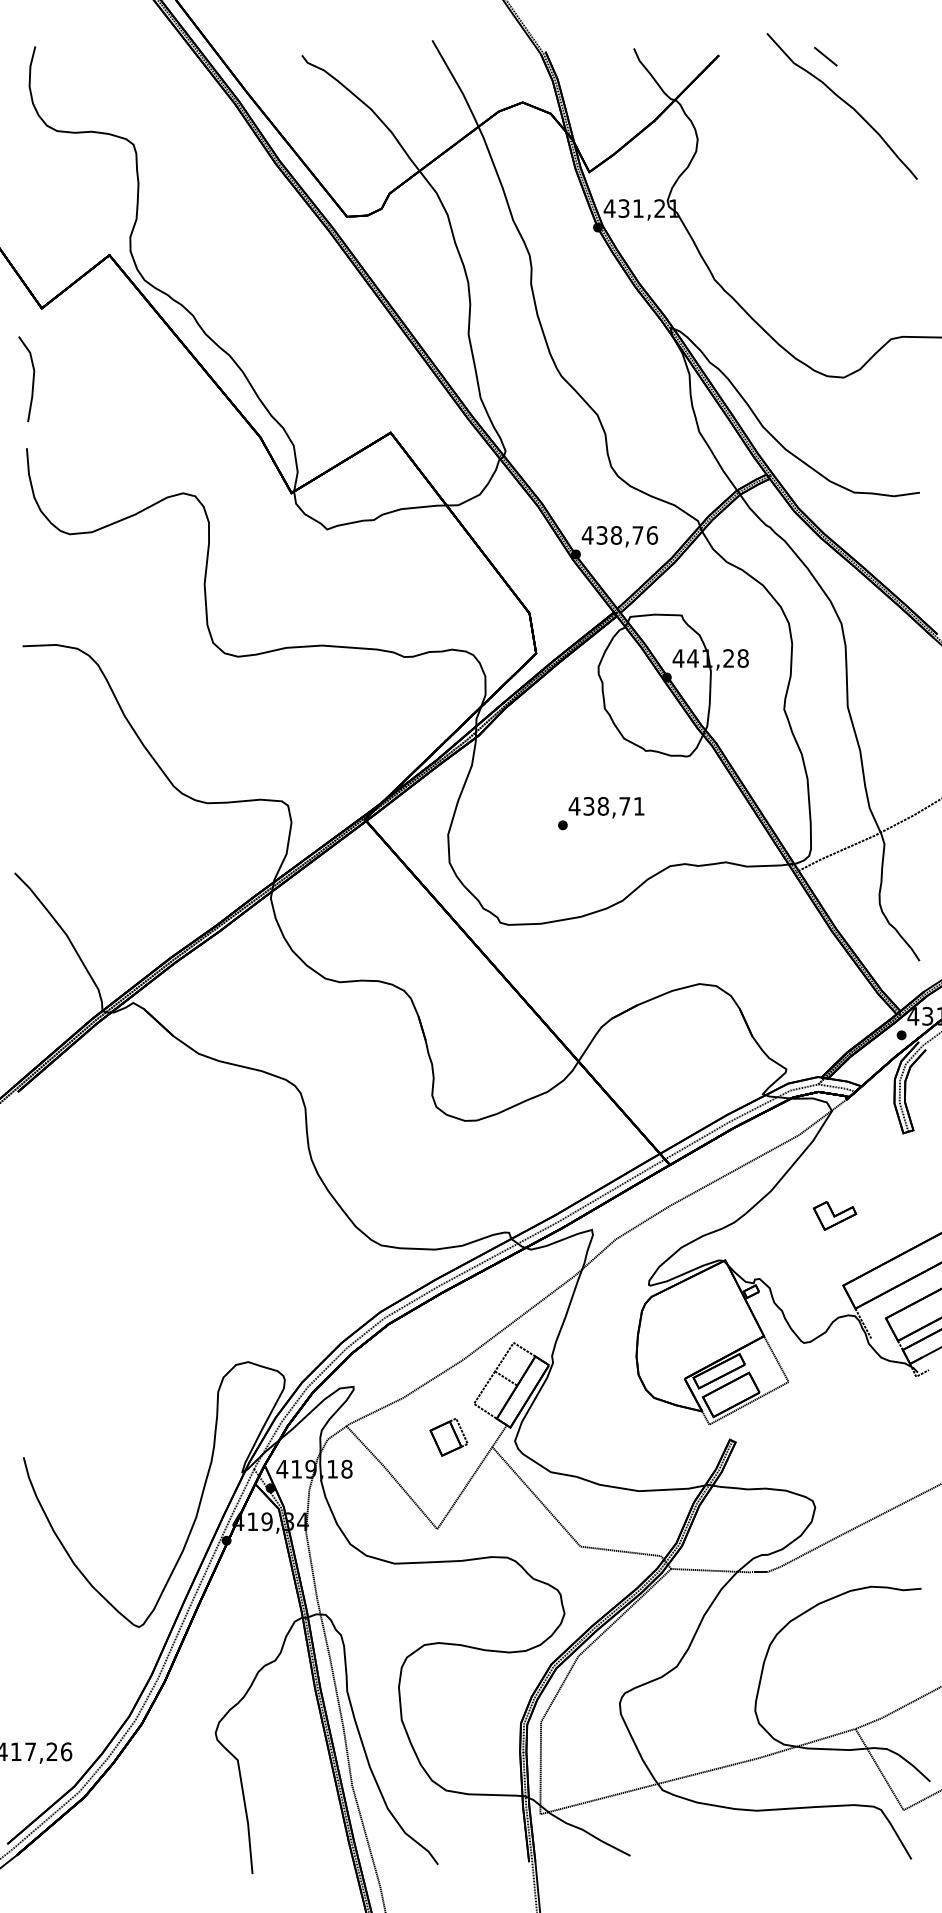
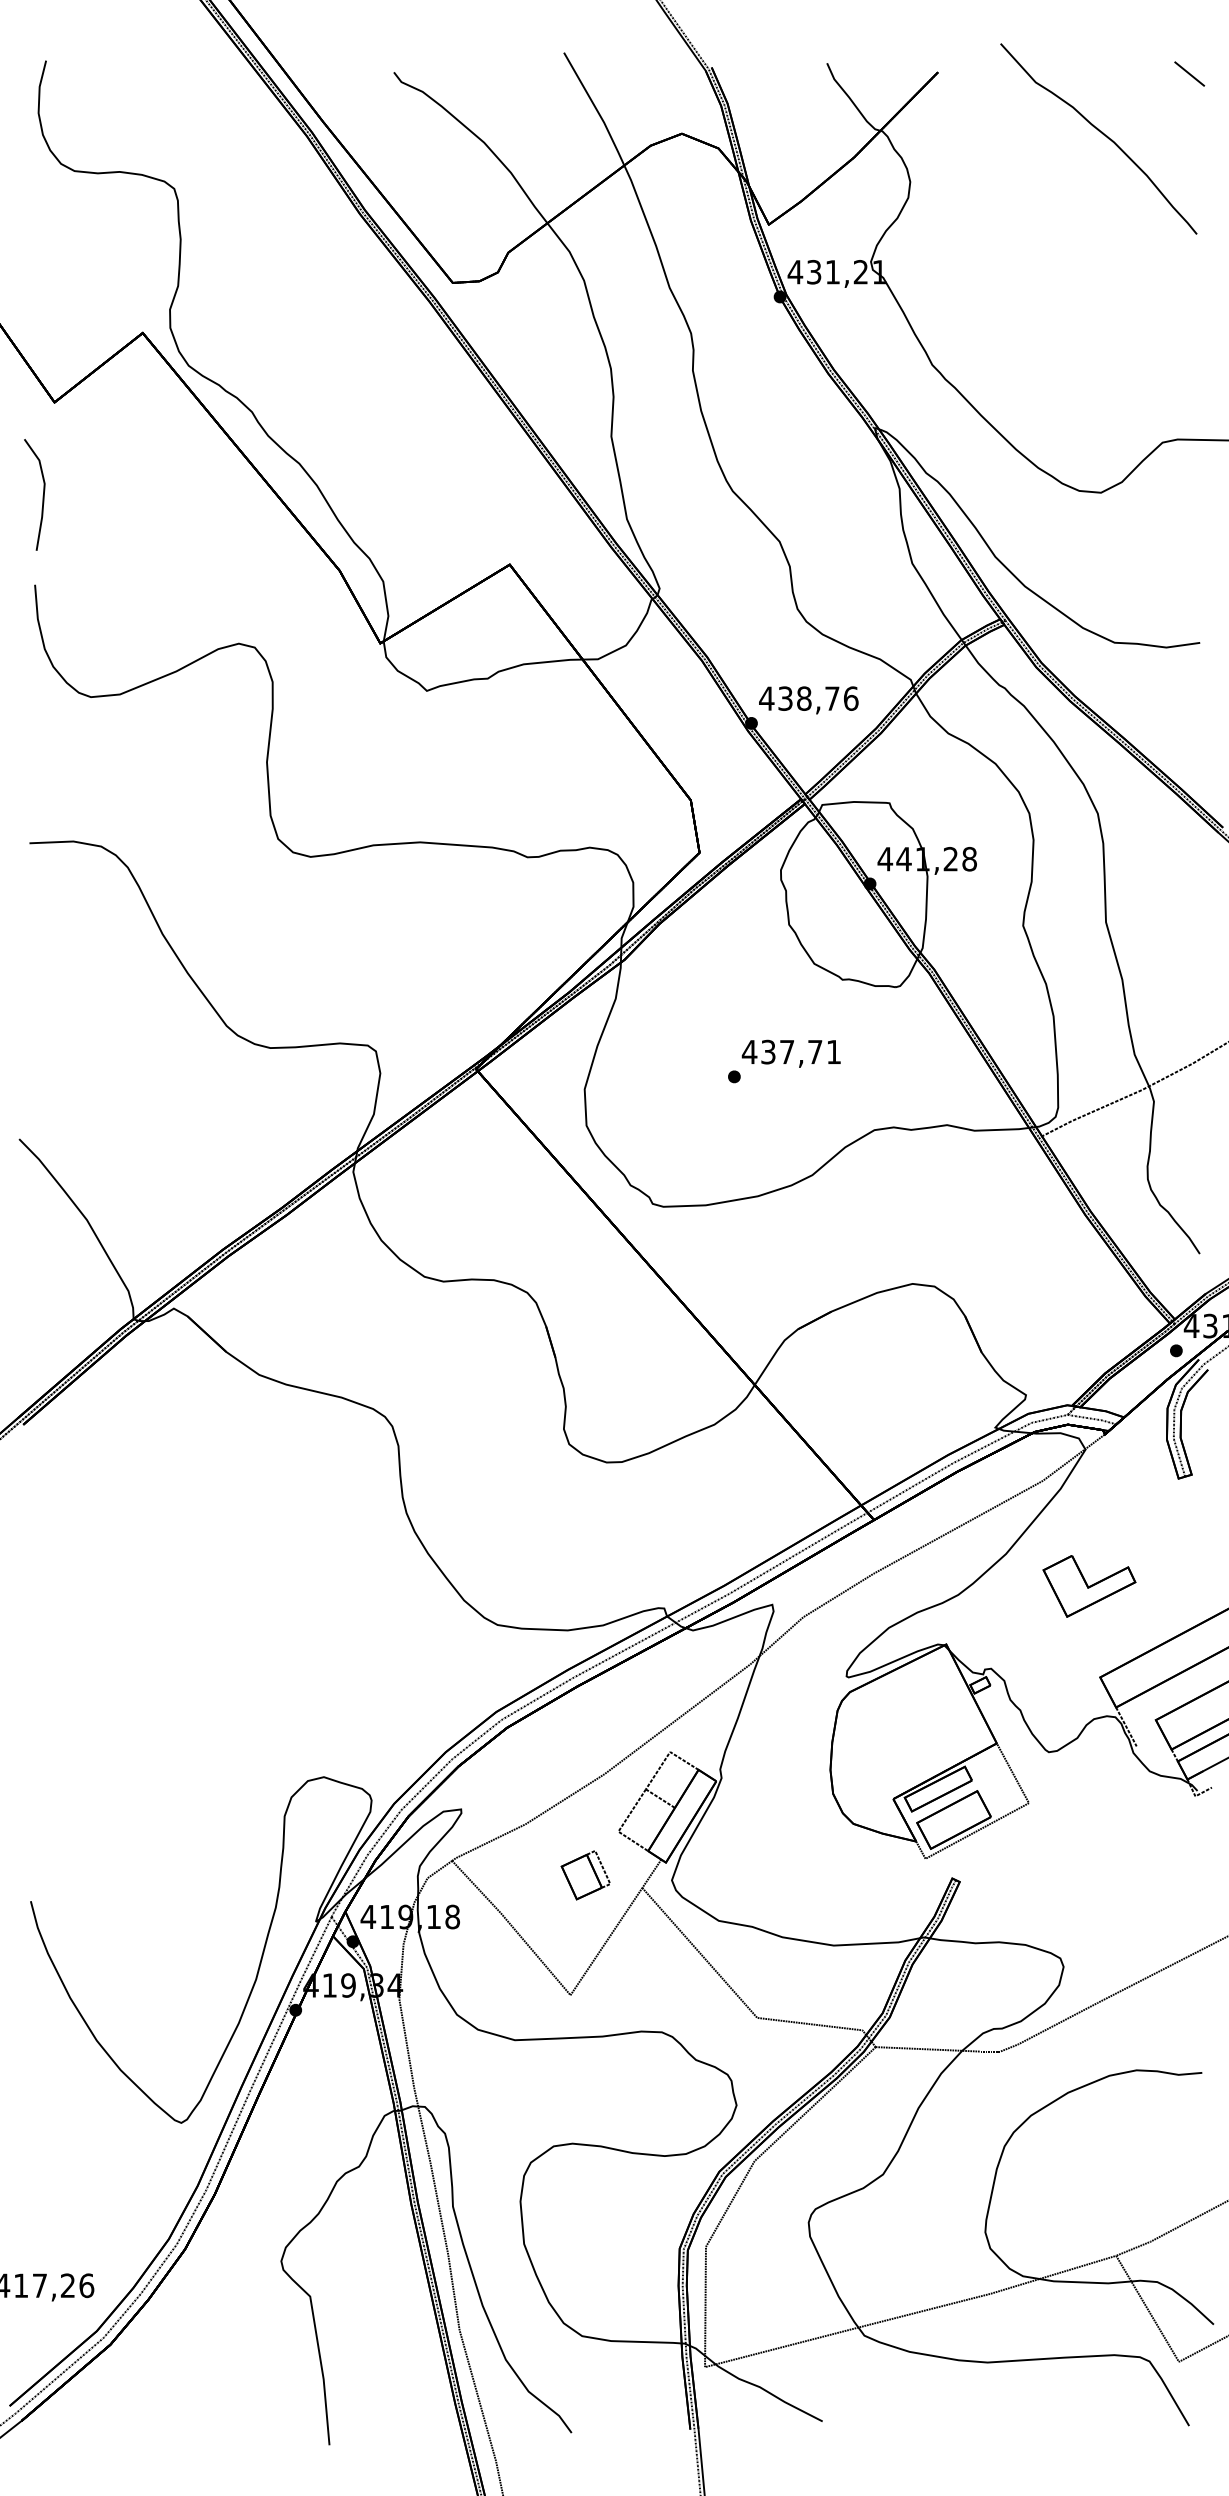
line: (825, 56) -> (1189, 73), moved
text: (602, 806) -> (786, 1052), 438,71 -> 437,71
part: (834, 1215) -> (1088, 1585), size x1.67

